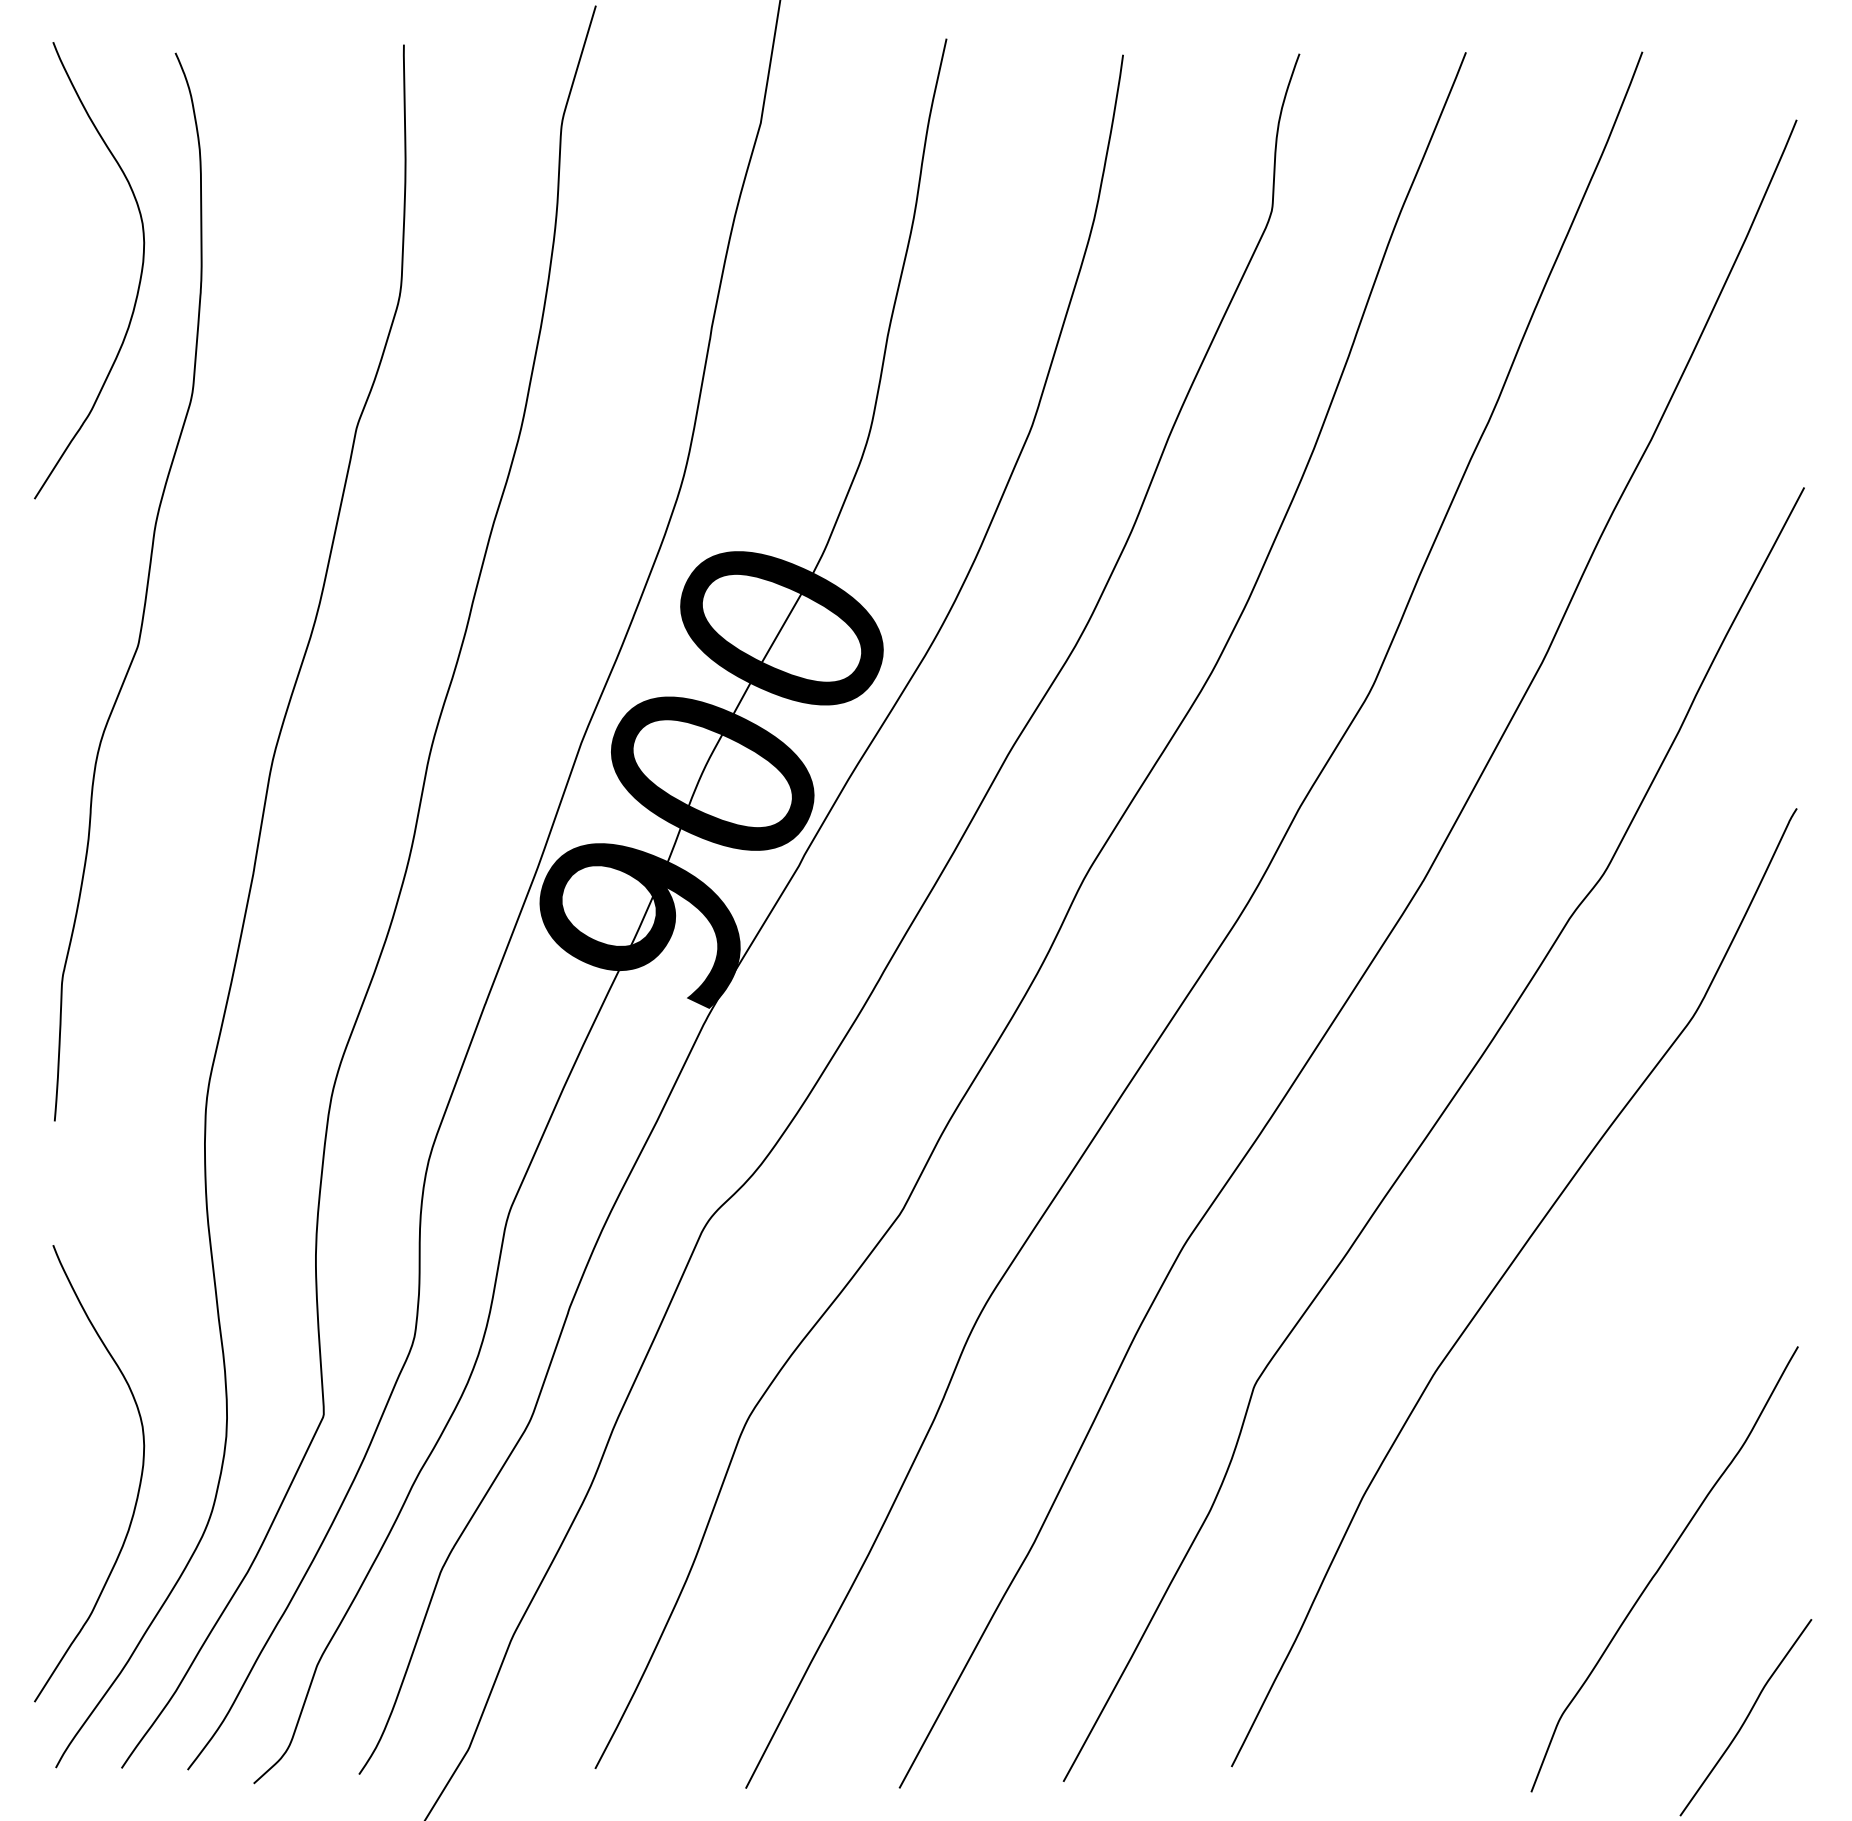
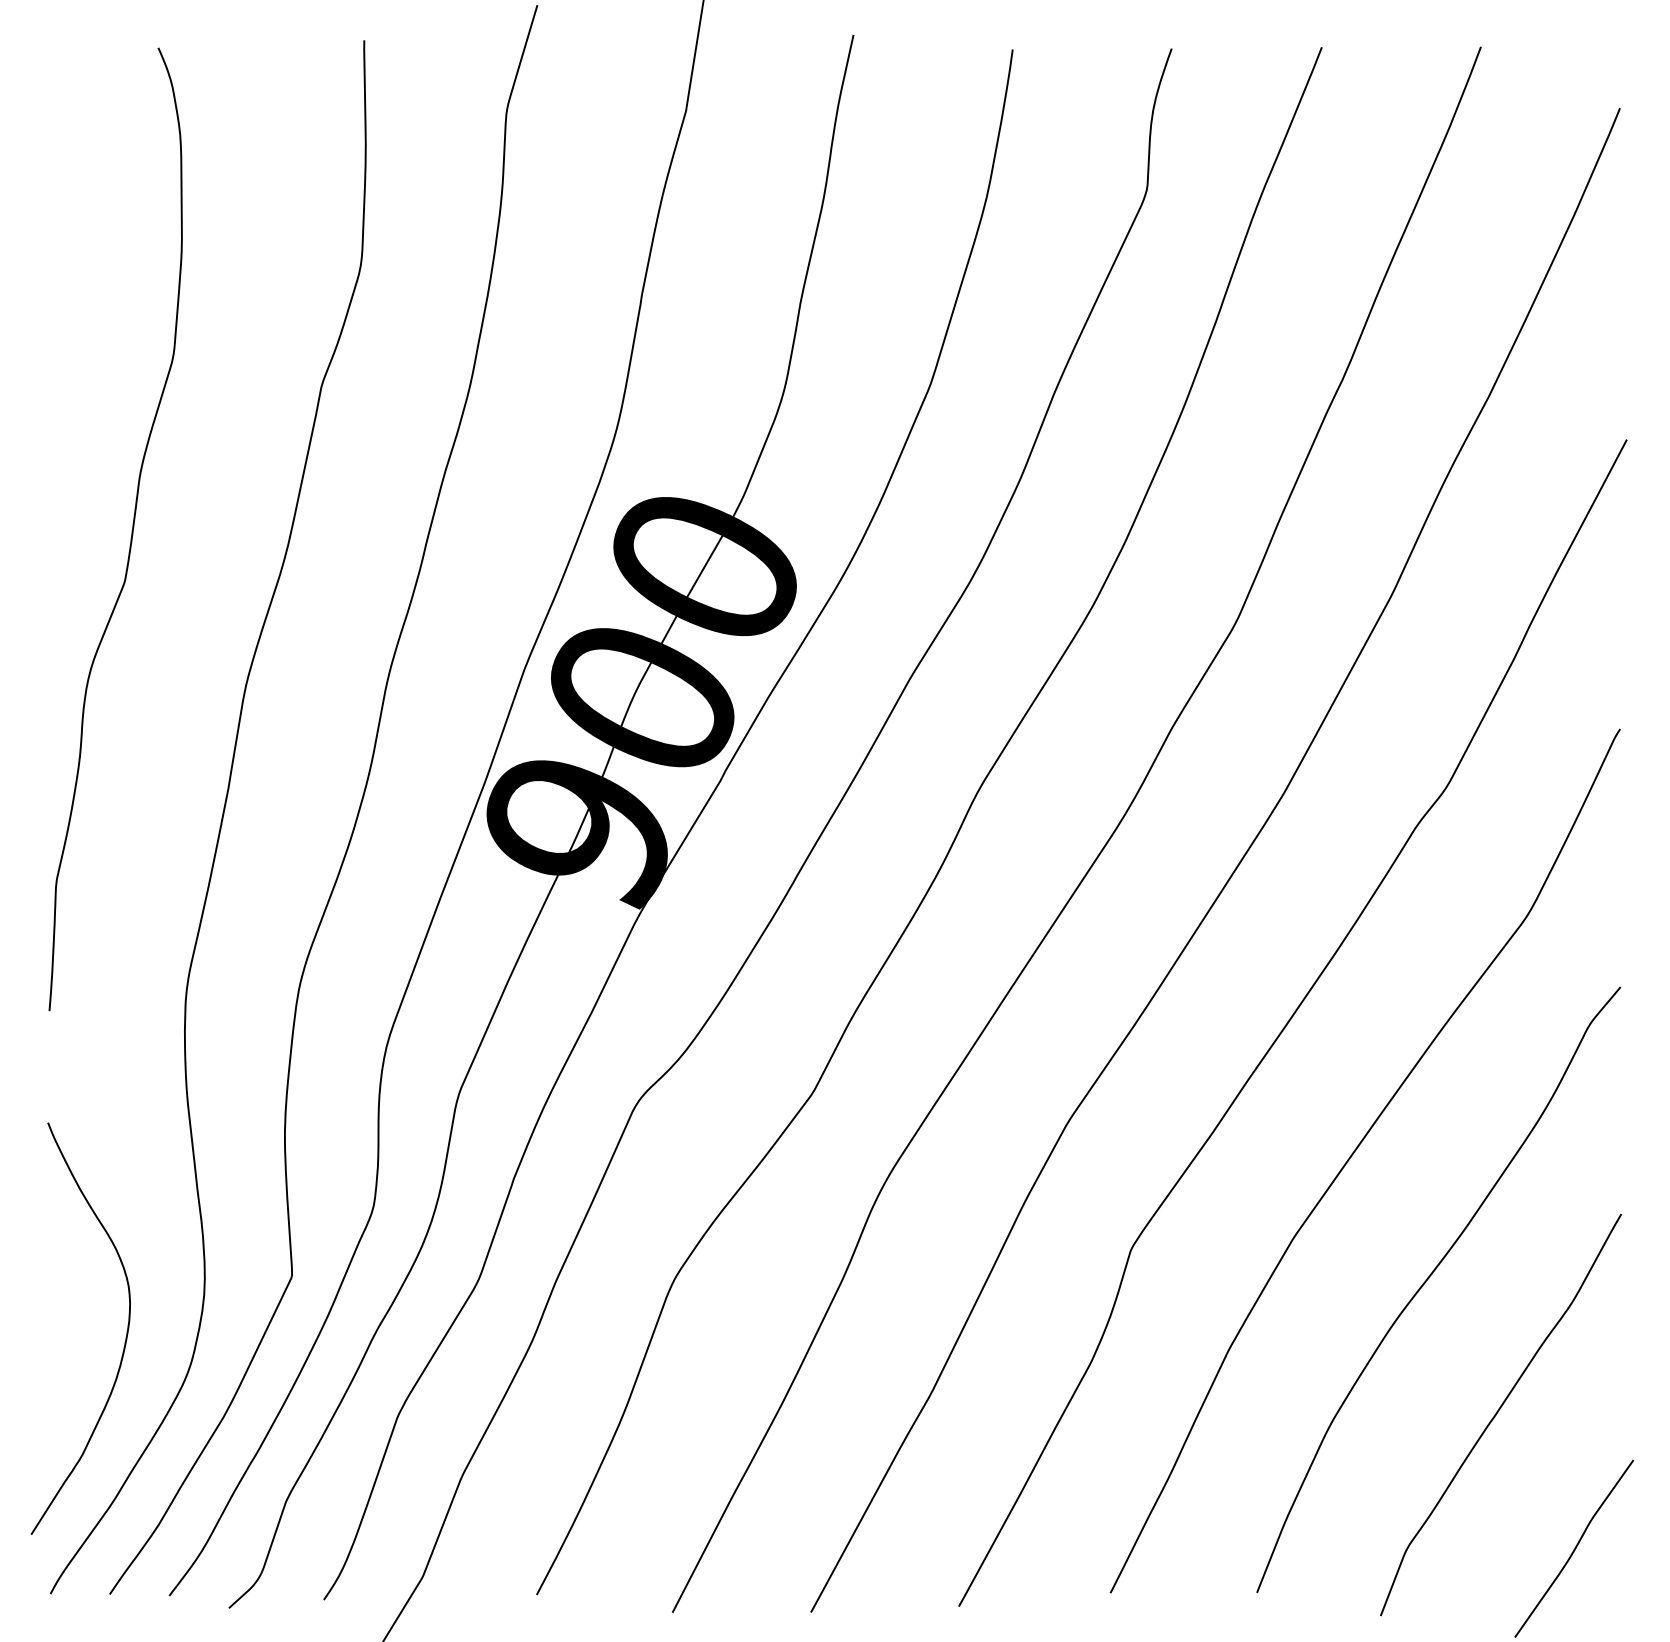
curve: (139, 278) -> (125, 251), removed
curve: (1582, 1421) -> (1426, 1281), added

